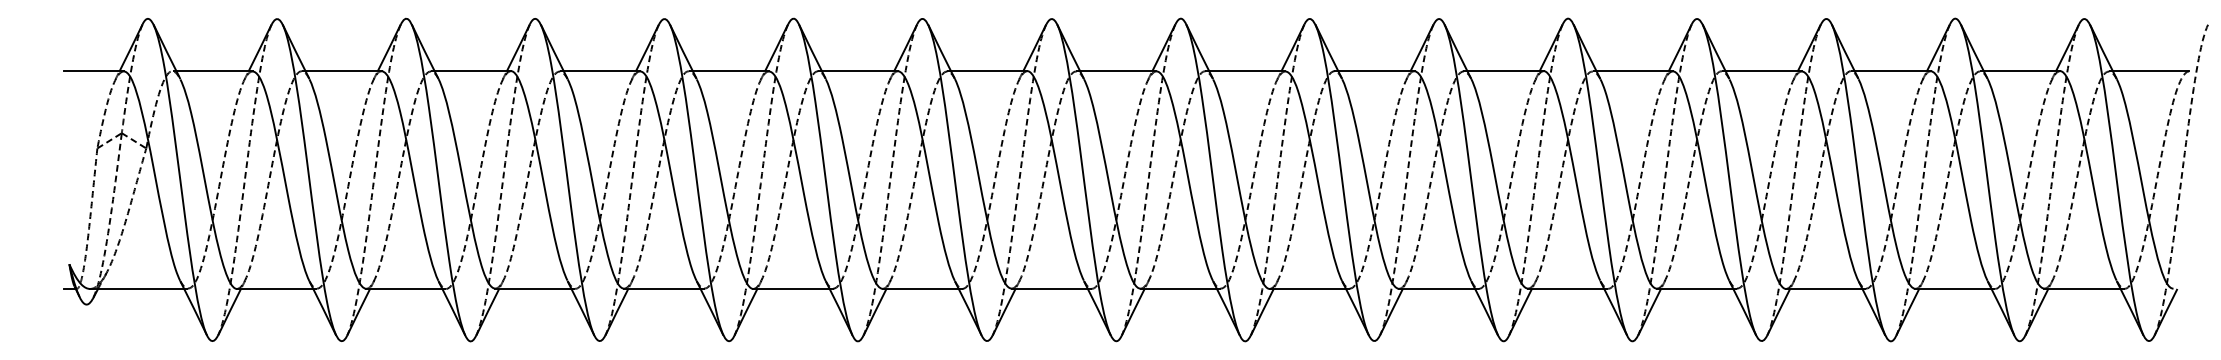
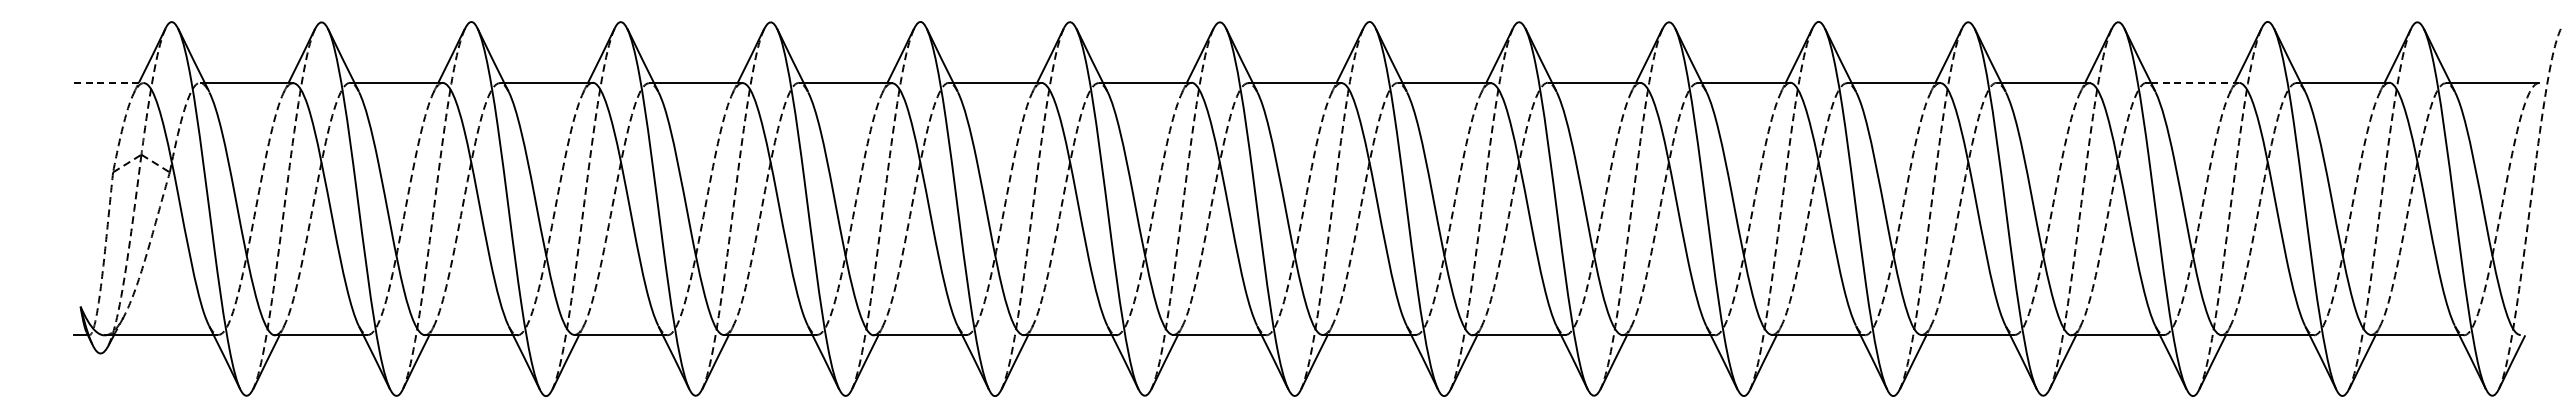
line: (93, 70) -> (108, 82), solid -> dashed
line: (1893, 70) -> (2195, 82), solid -> dashed

